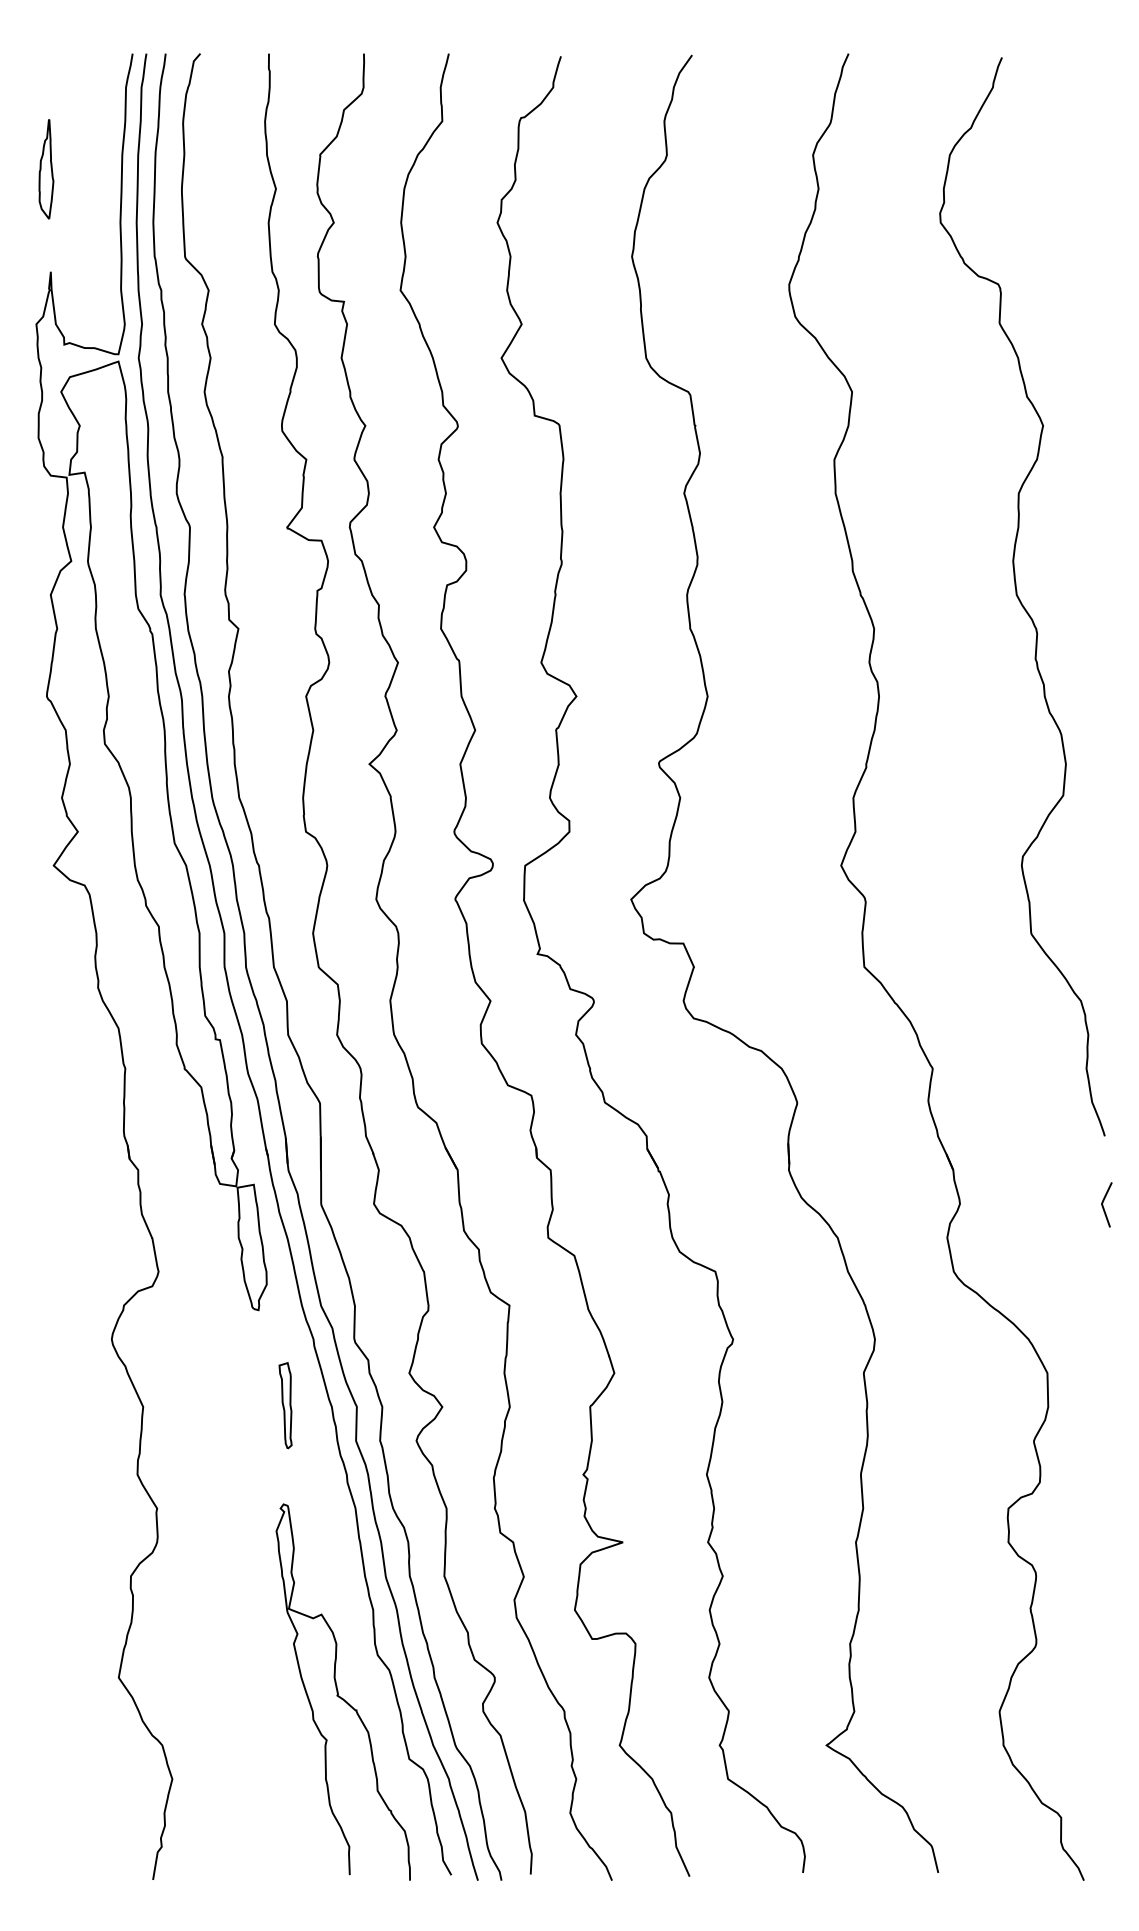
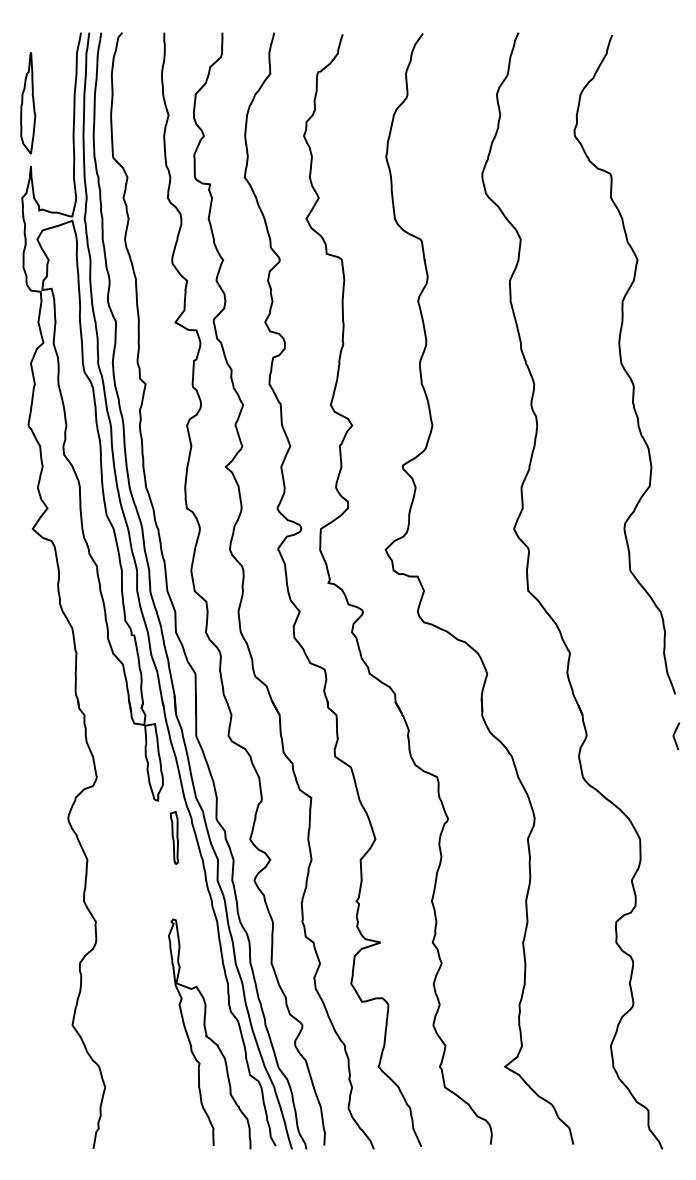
part: (46, 169) -> (28, 103), size x1.67
part: (285, 1404) -> (174, 837), moved

